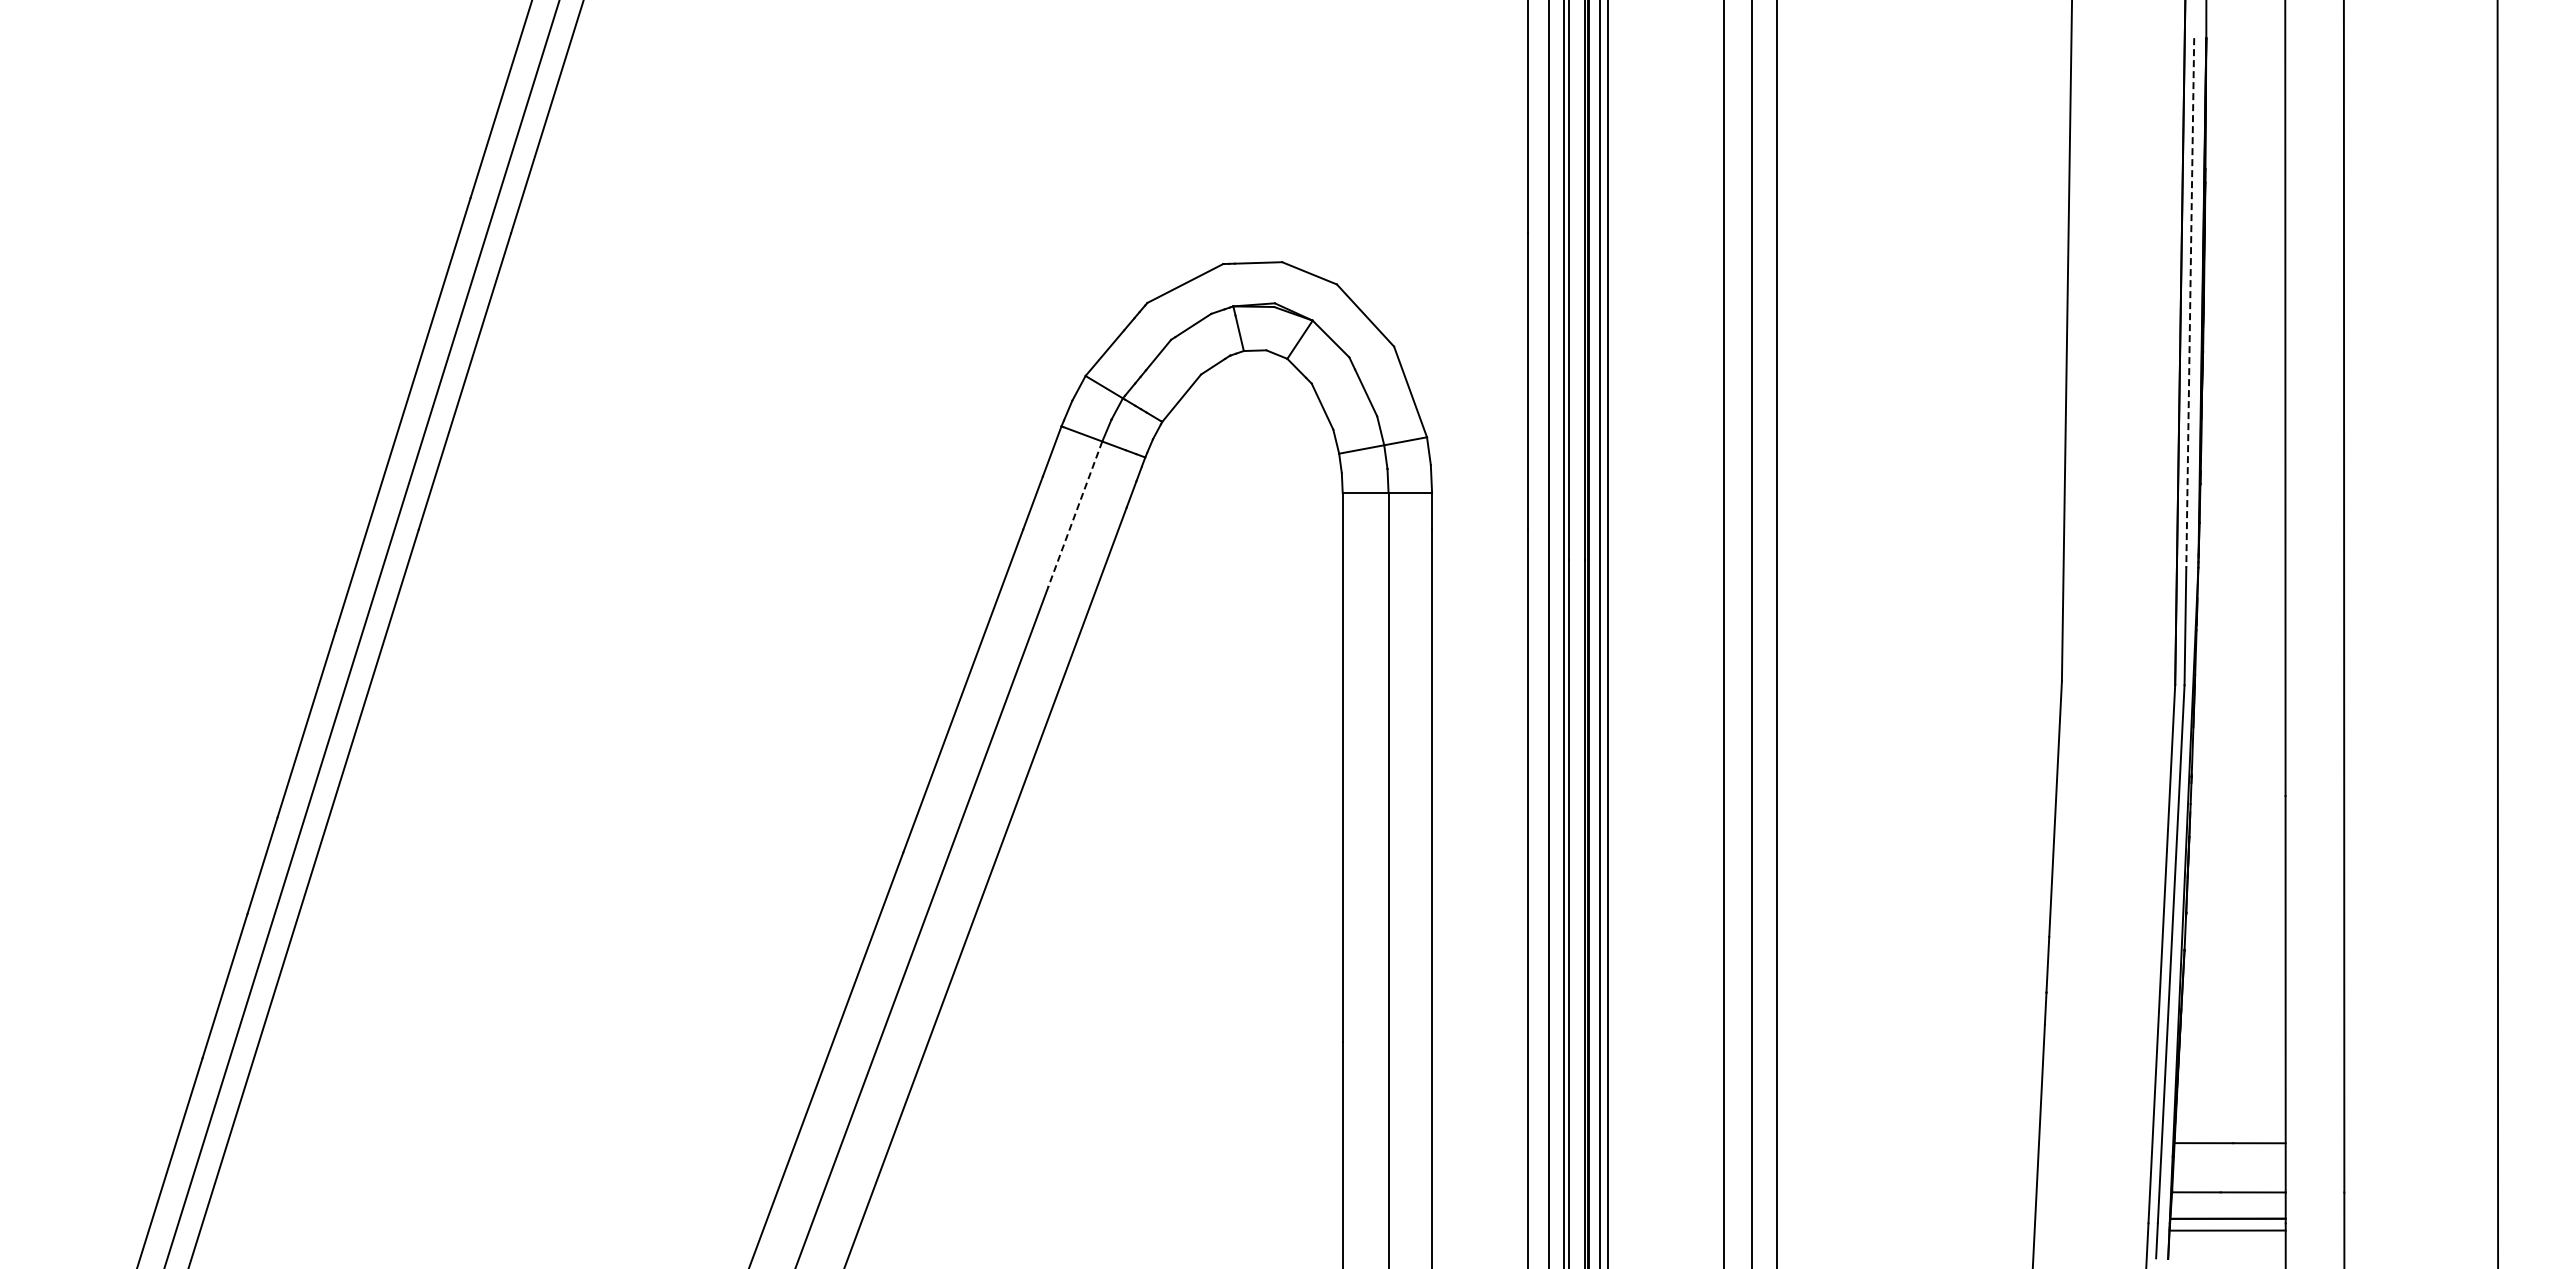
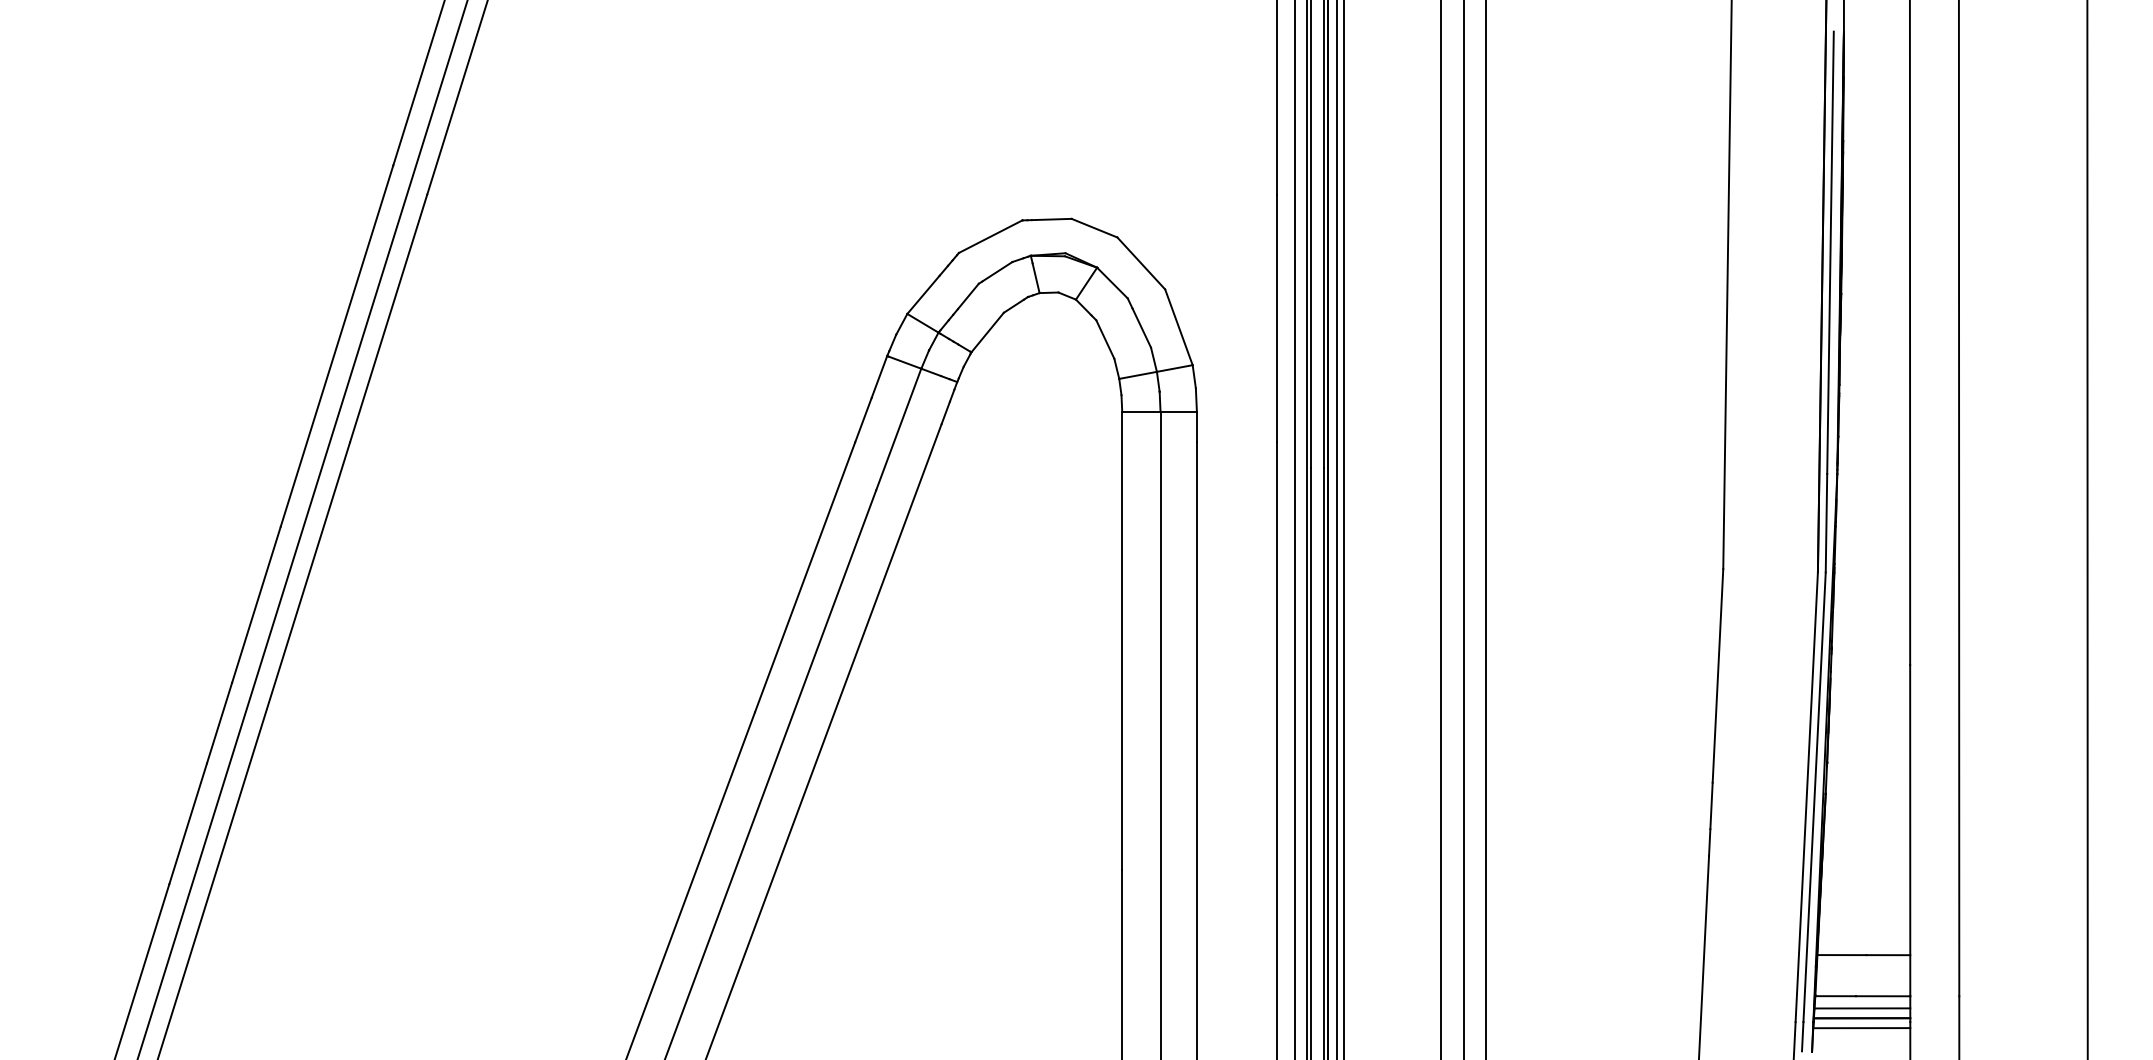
line: (2190, 302) -> (1830, 252), dashed -> solid
line: (1075, 514) -> (898, 429), dashed -> solid
line: (2228, 1206) -> (1862, 1008), added

